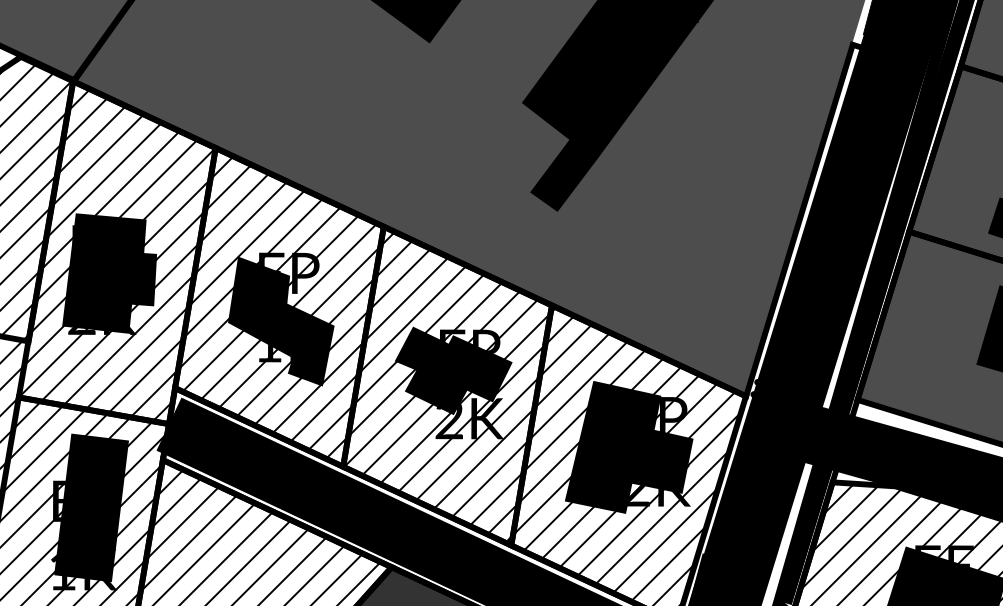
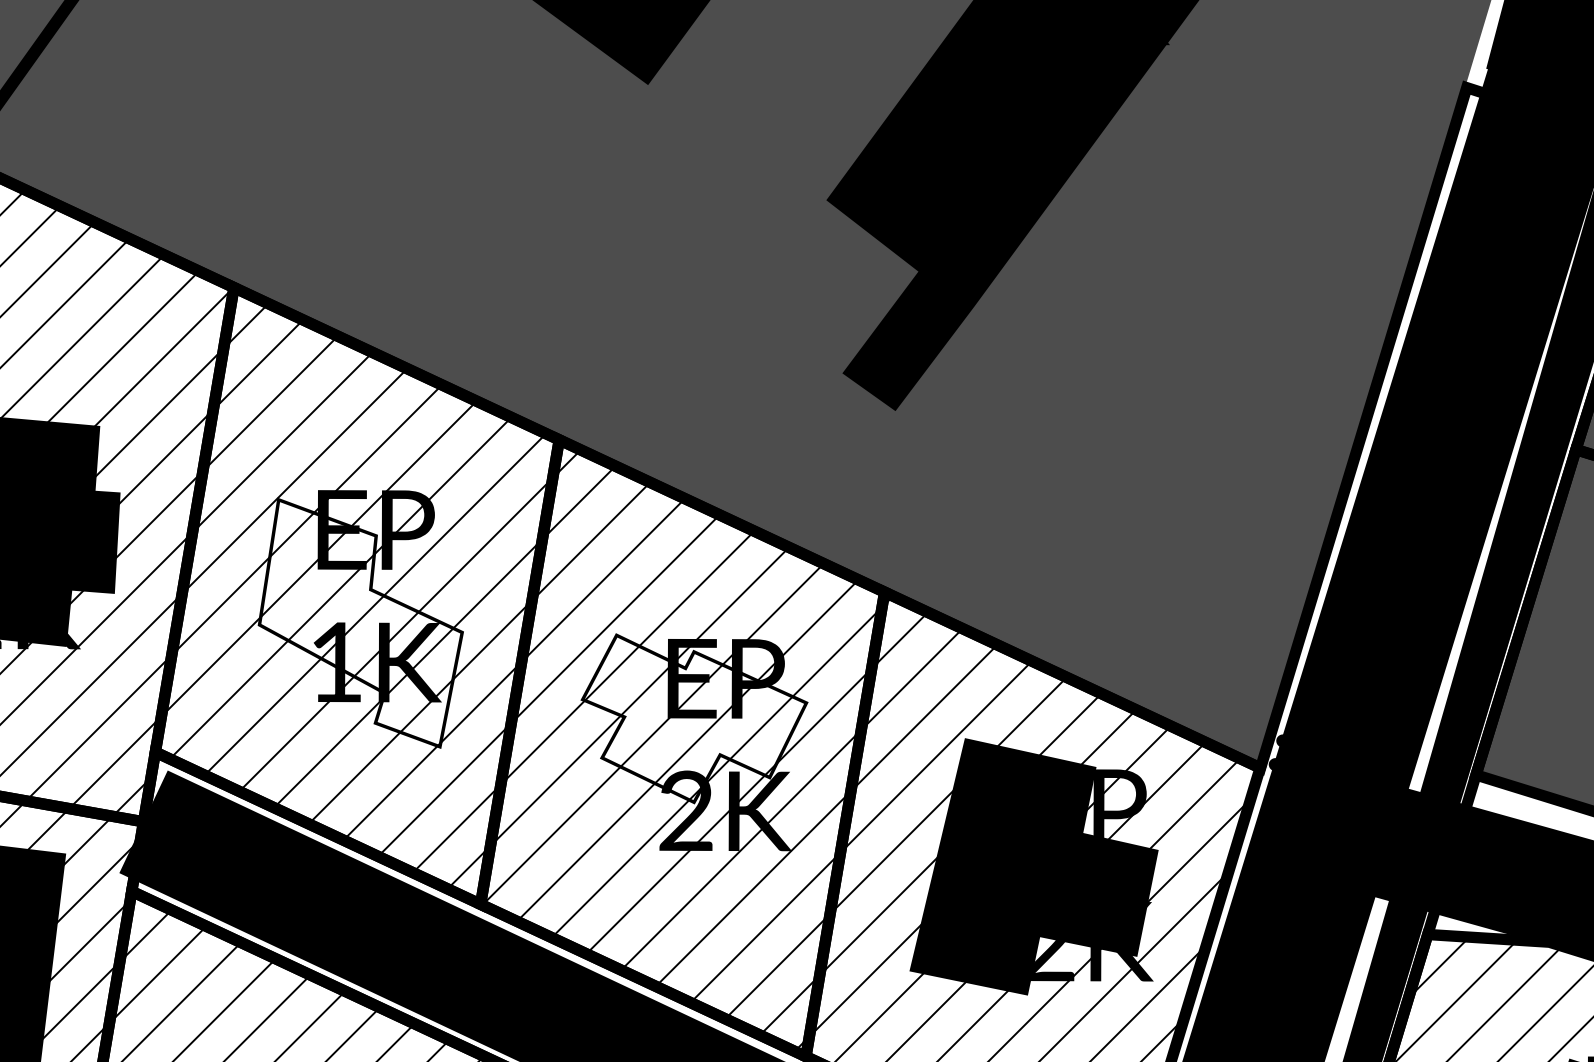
fill: (280, 321) -> (359, 623), removed
fill: (453, 370) -> (694, 718), removed

